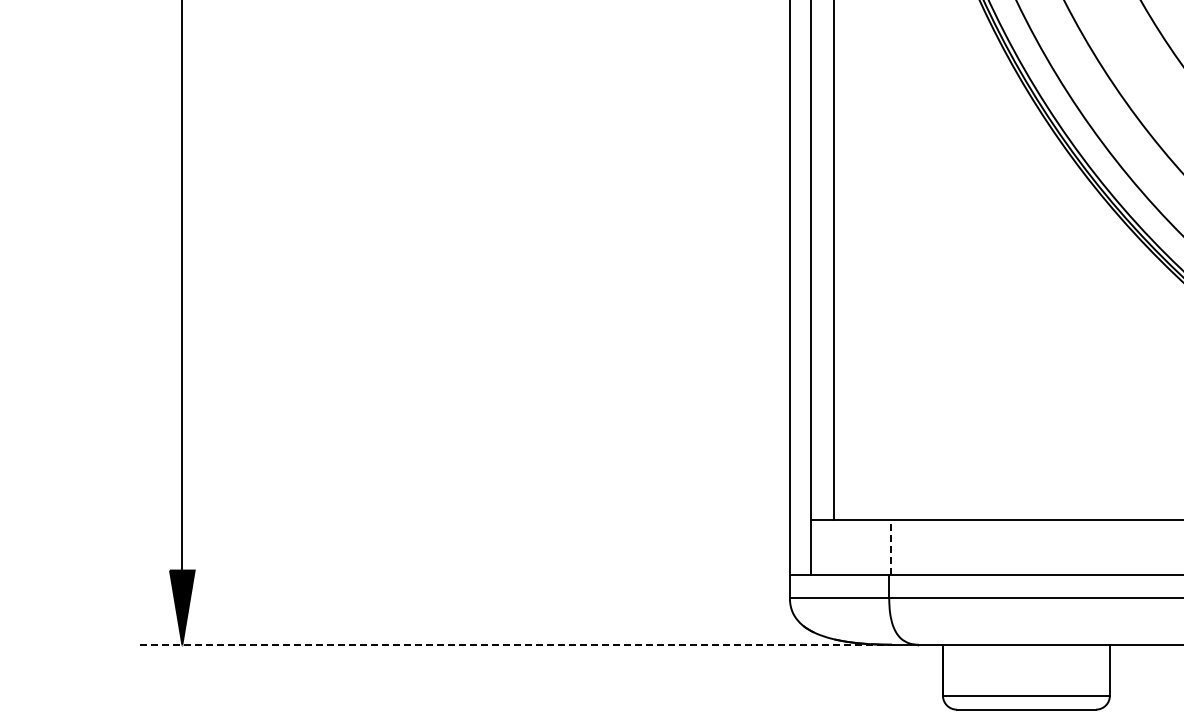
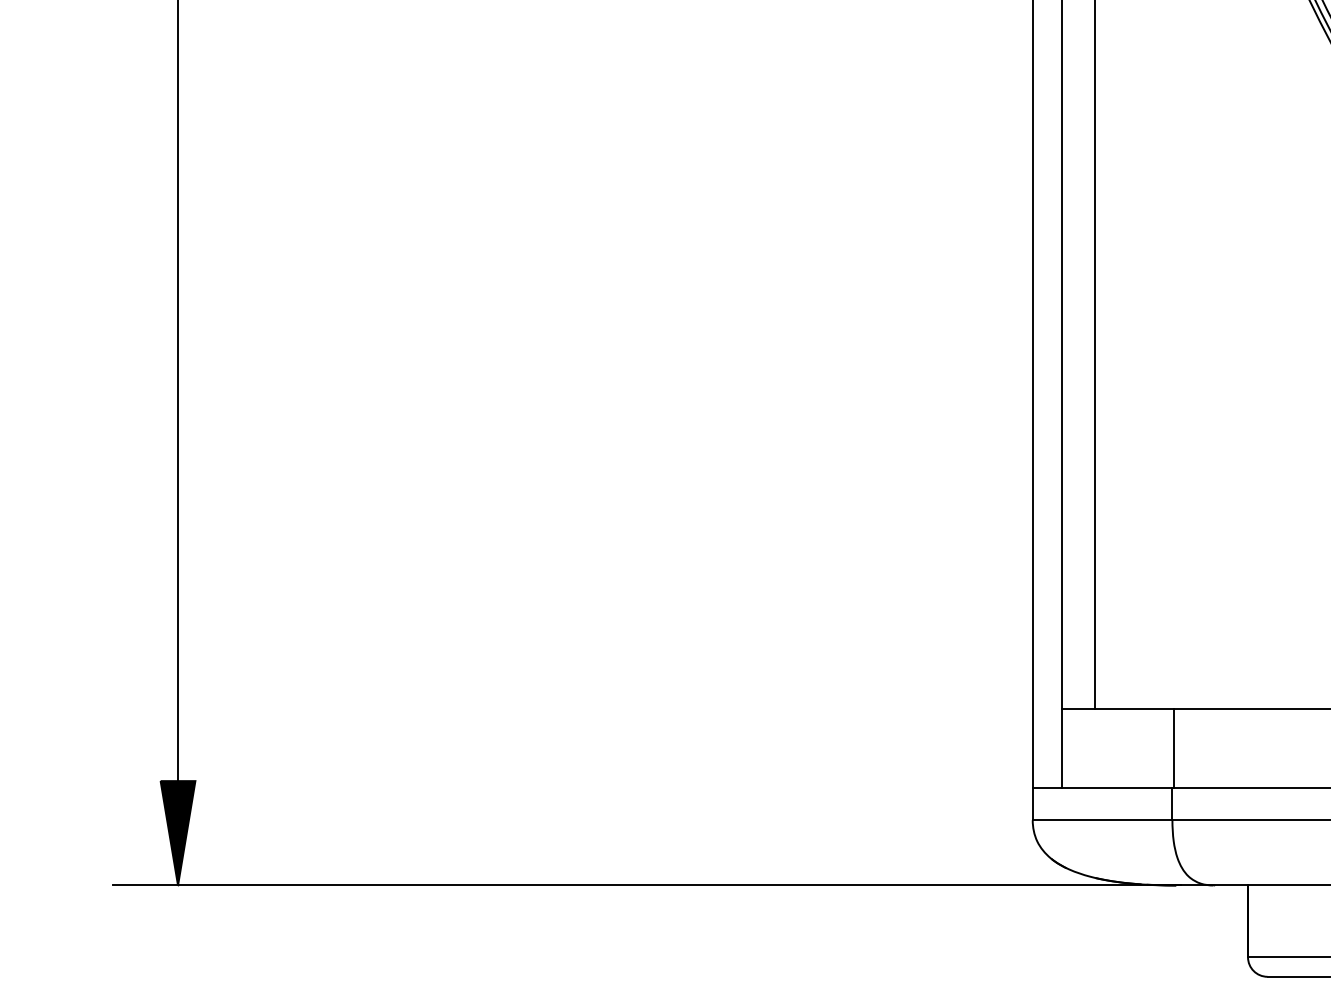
line: (890, 547) -> (1174, 748), dashed -> solid
line: (515, 644) -> (646, 885), dashed -> solid

